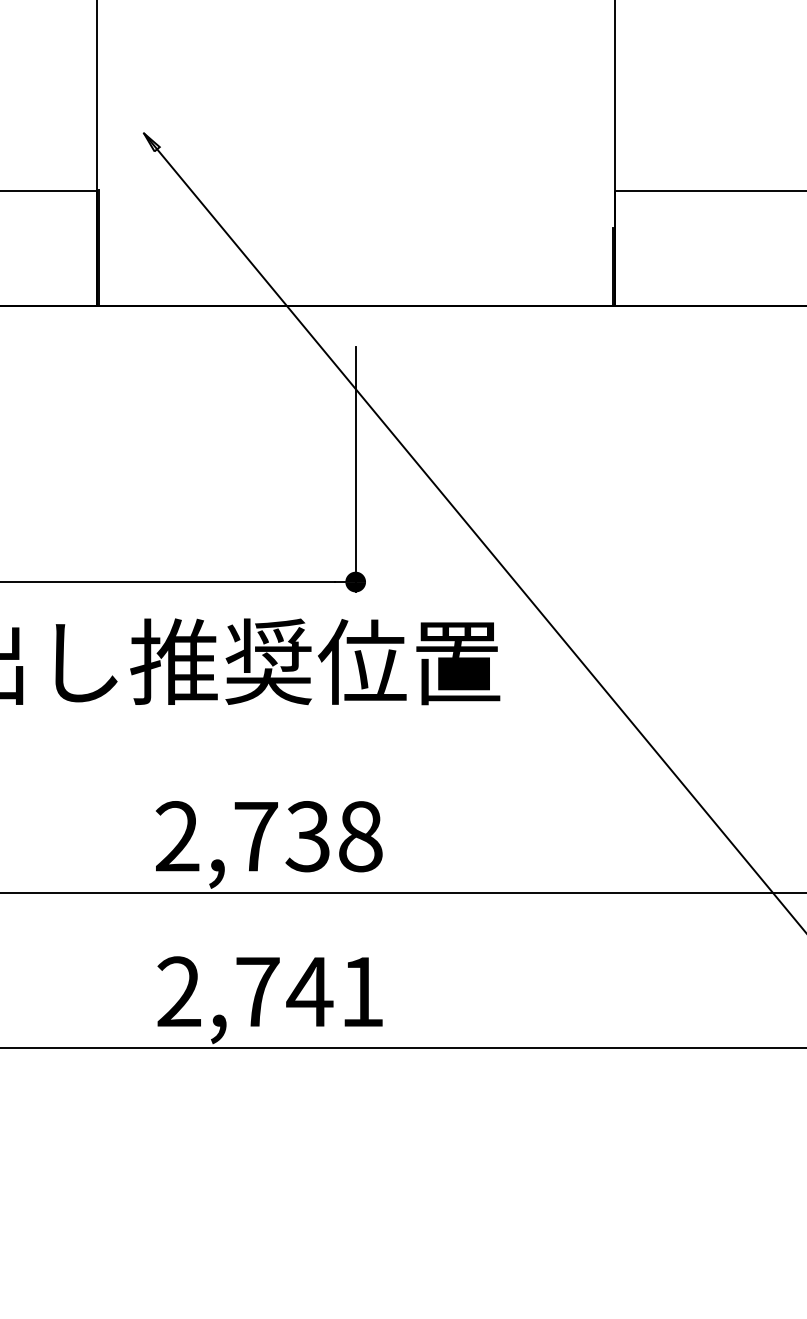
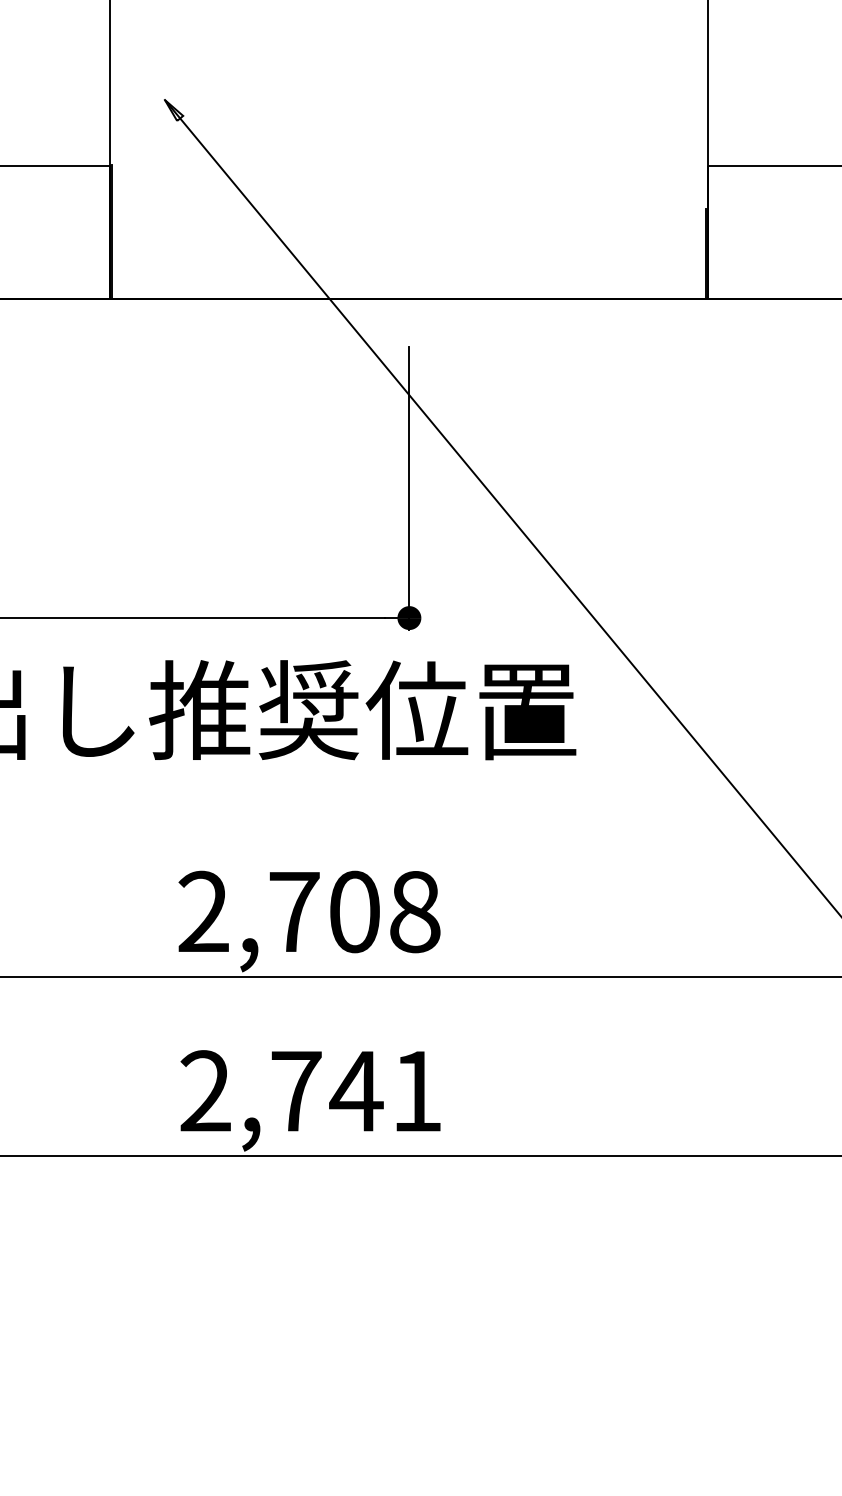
text: (307, 836) -> (353, 911), 2,738 -> 2,708

